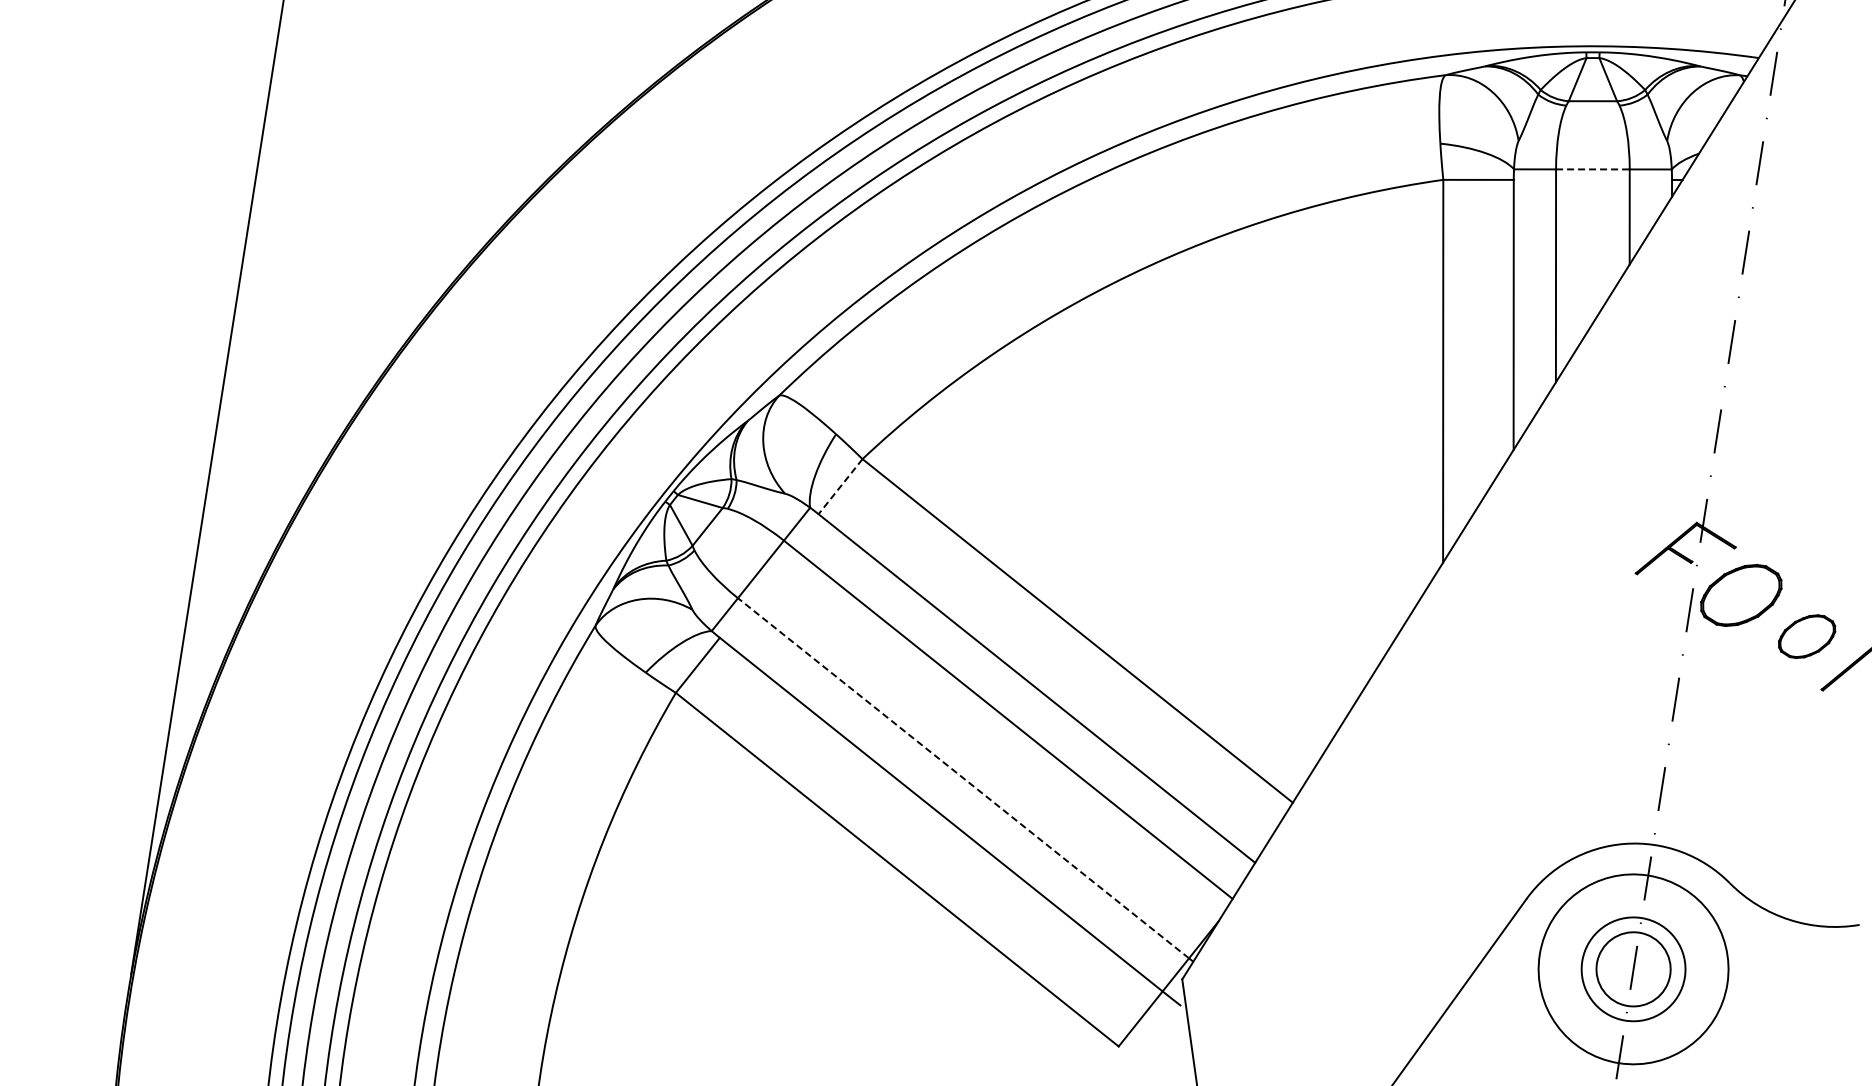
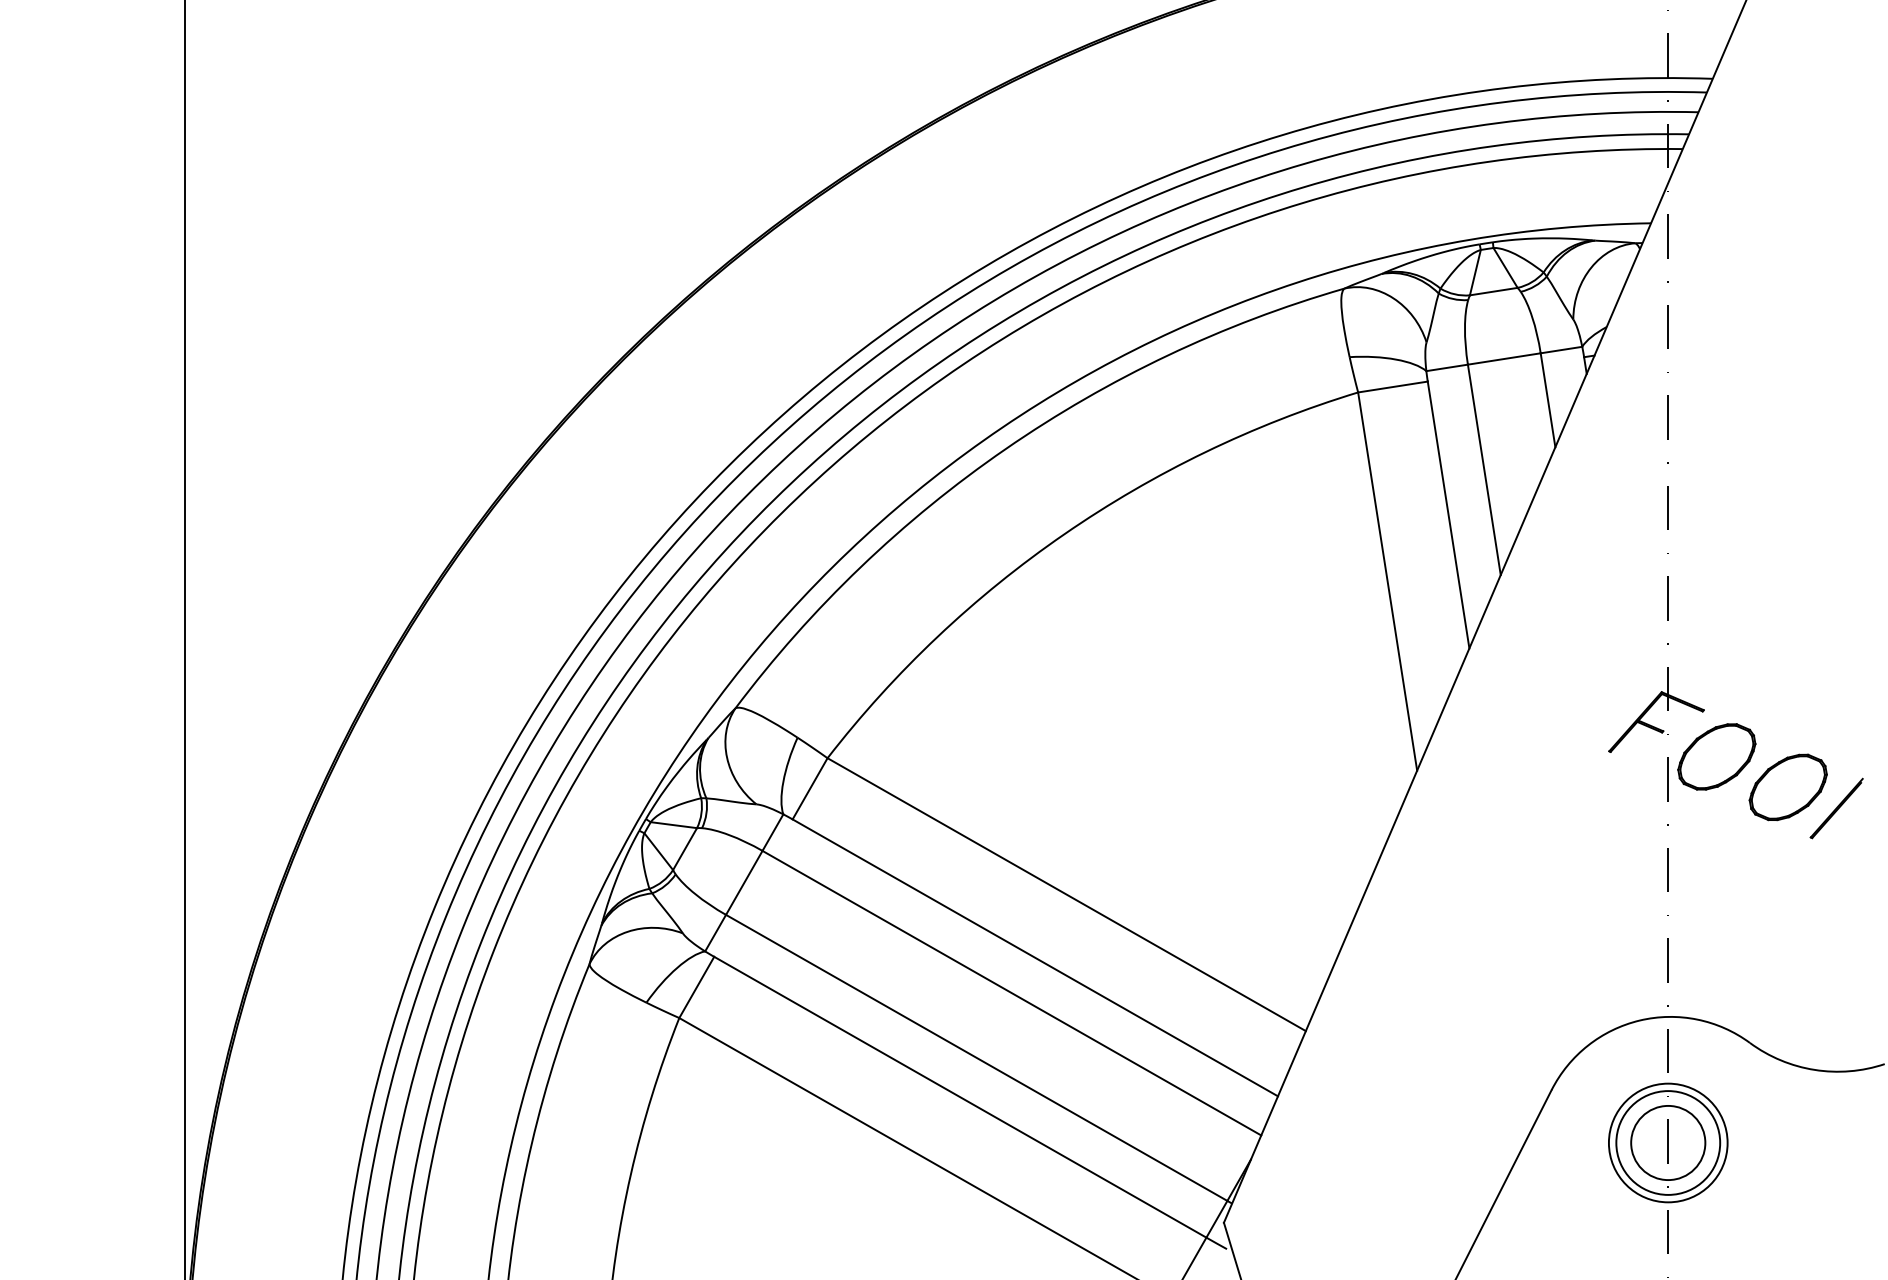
line: (1593, 168) -> (1504, 358), dashed -> solid
line: (839, 487) -> (809, 789), dashed -> solid
part: (1806, 636) -> (1787, 787), size x1.43
line: (963, 777) -> (976, 1057), dashed -> solid
circle: (1632, 968) -> (1667, 1142), size x0.62

